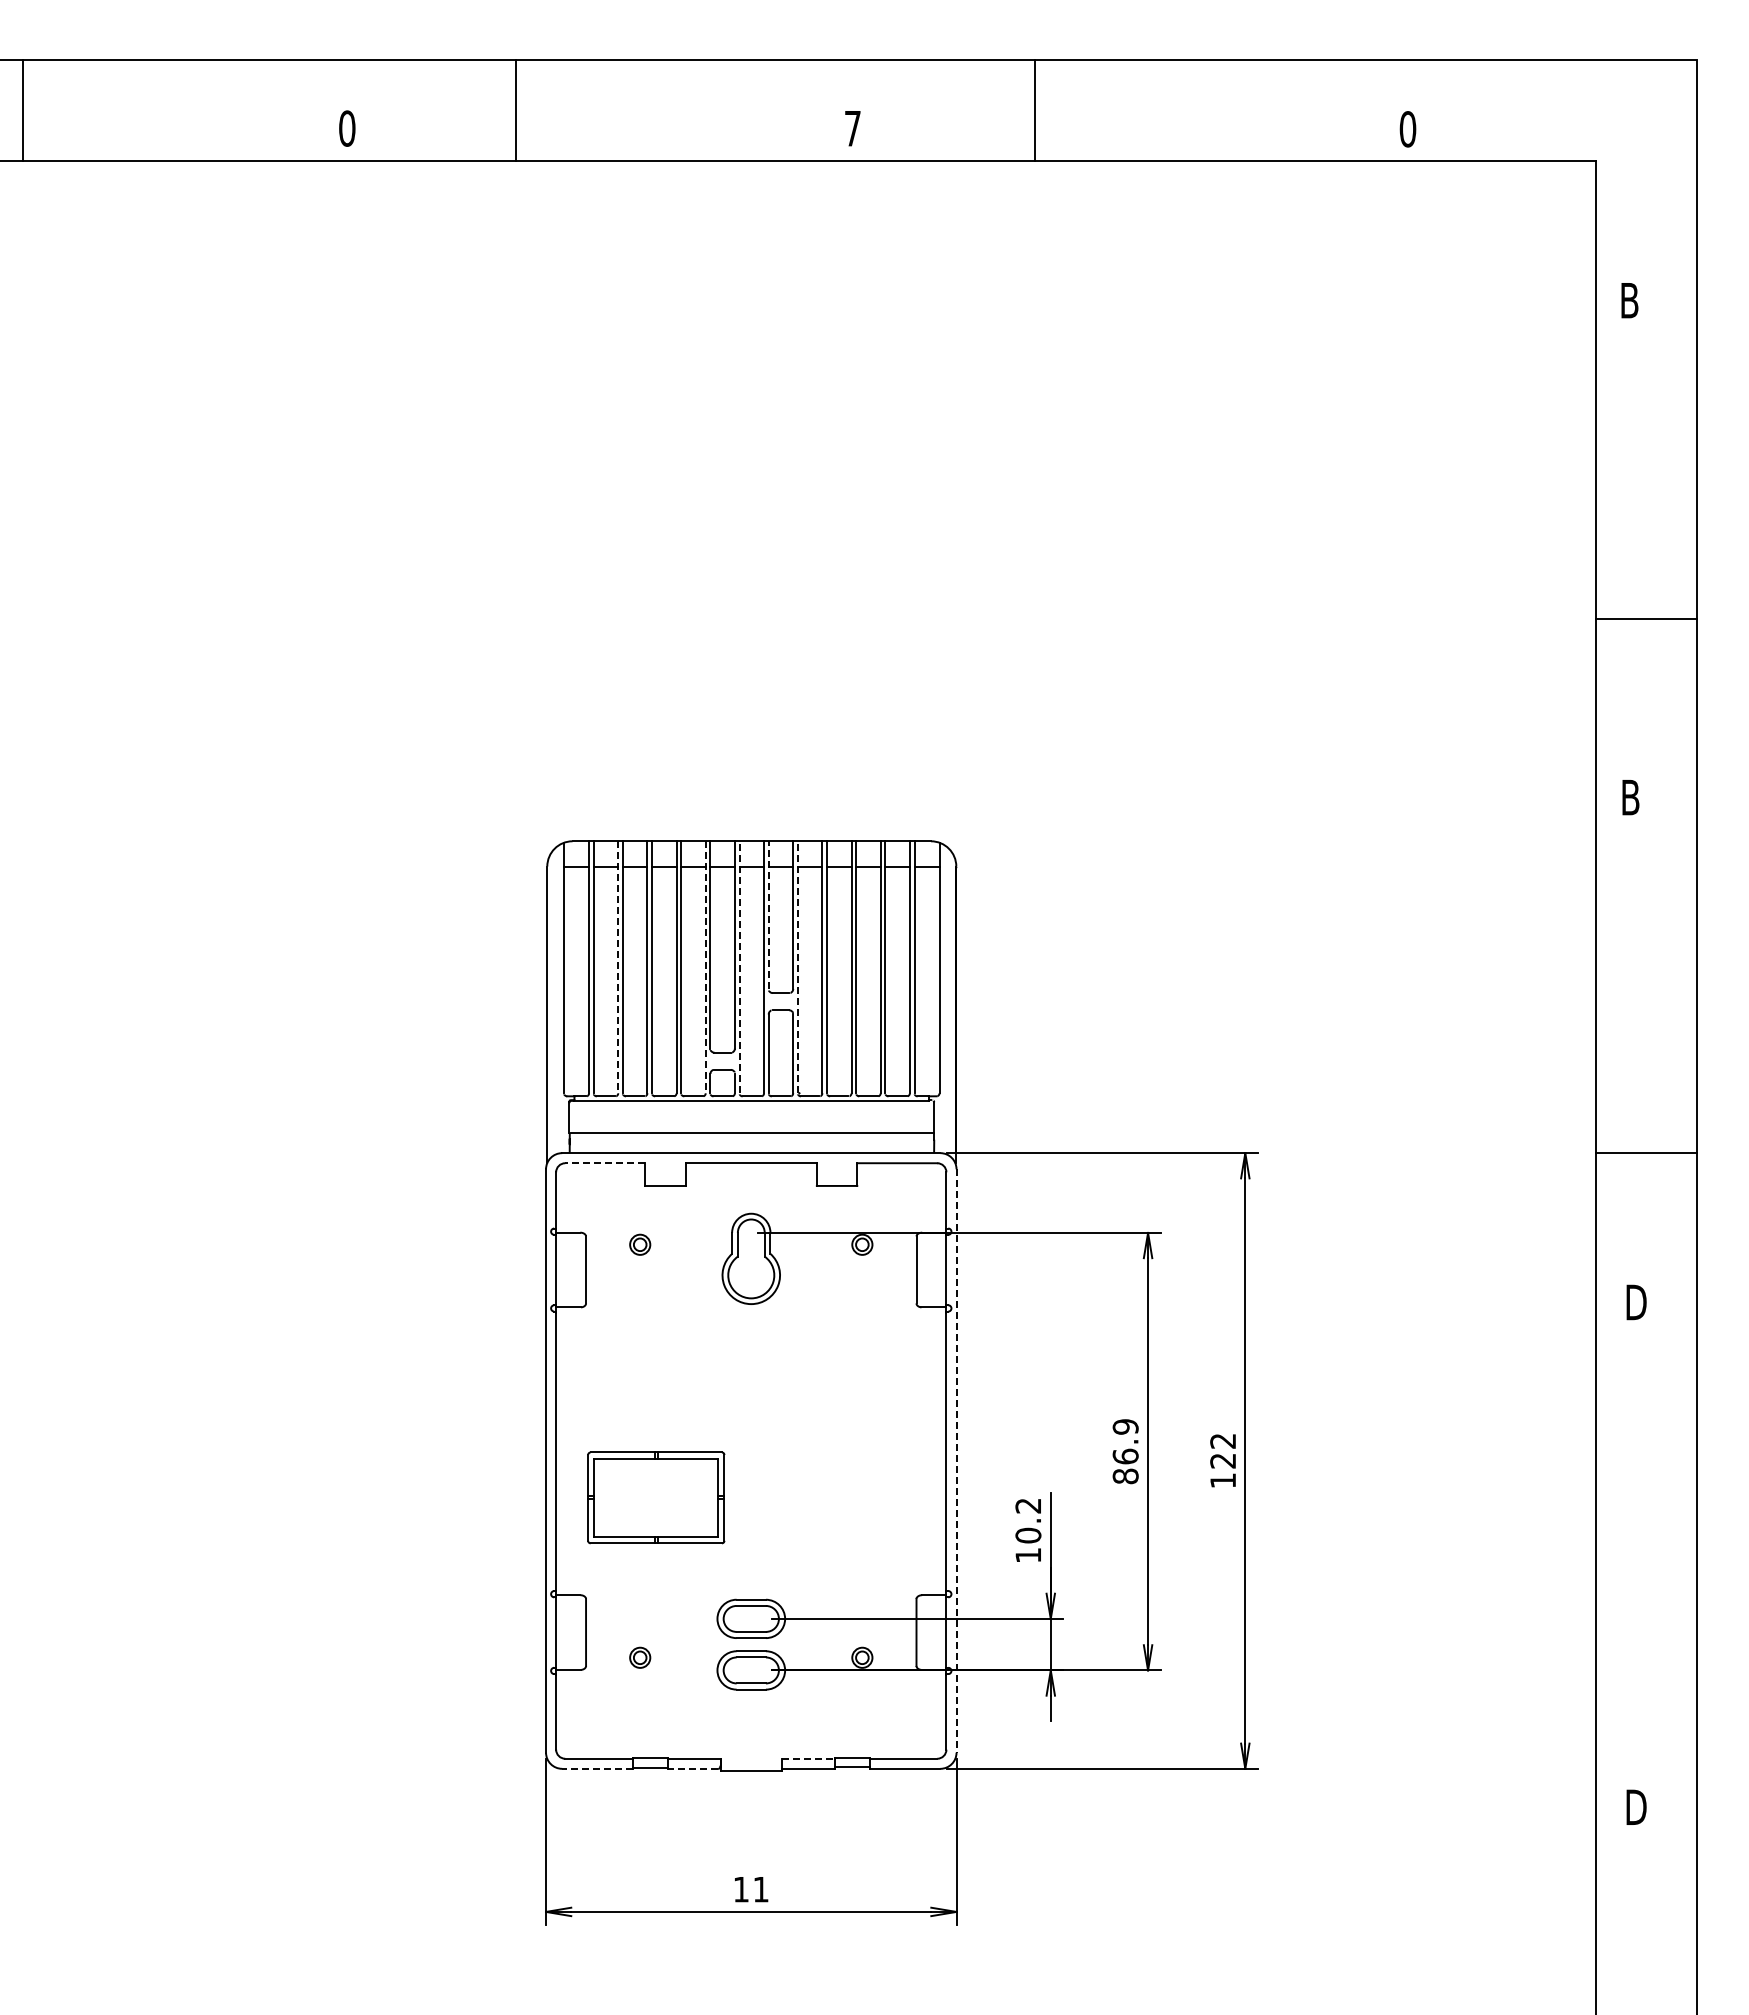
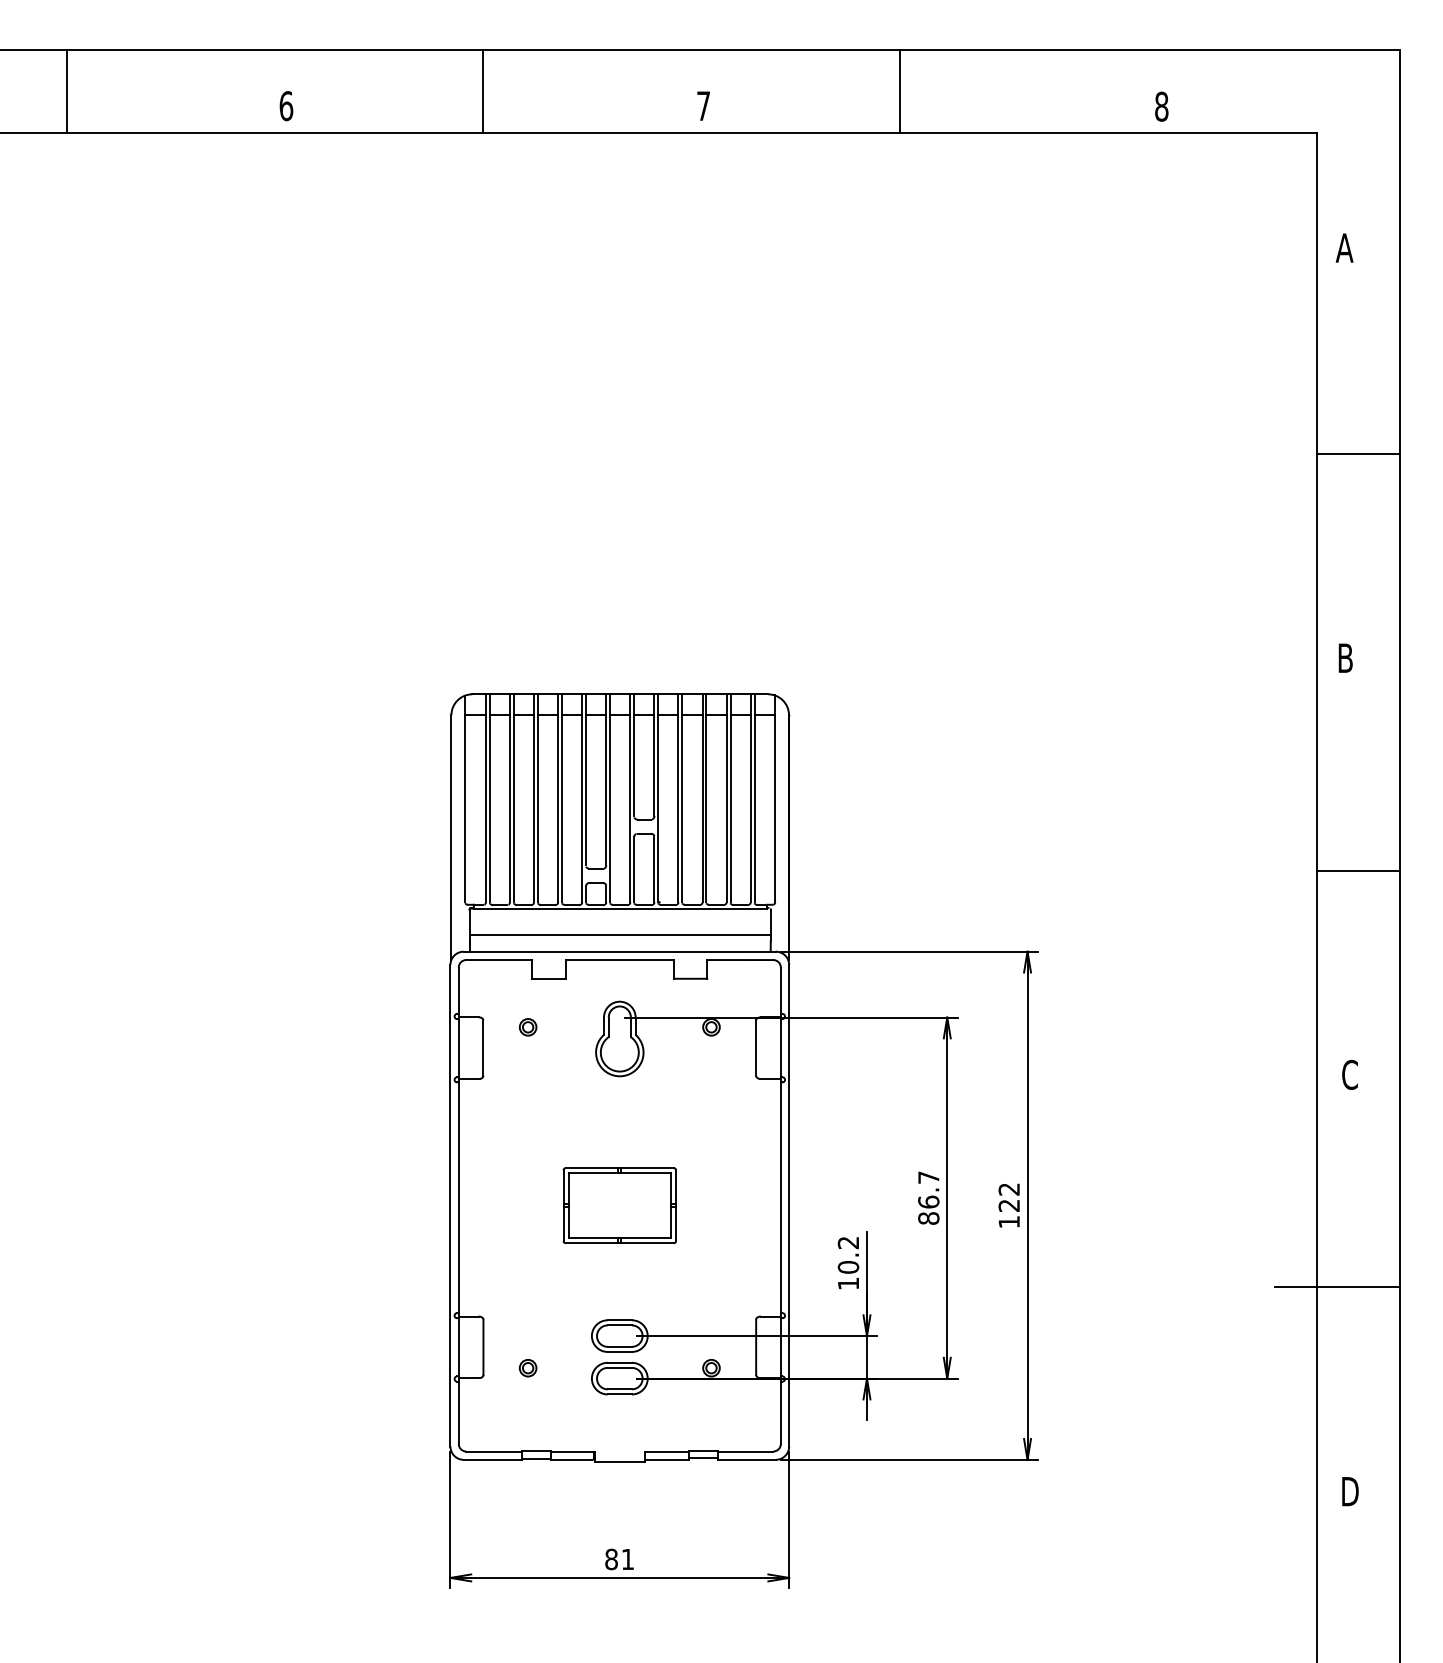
line: (23, 110) -> (67, 91), moved
line: (515, 110) -> (482, 91), moved
line: (1034, 110) -> (899, 91), moved
text: (347, 128) -> (286, 106), 0 -> 6
text: (1407, 129) -> (1161, 106), 0 -> 8
text: (1629, 300) -> (1344, 248), B -> A
line: (1645, 619) -> (1357, 454), moved
line: (768, 915) -> (634, 755), dashed -> solid
line: (739, 966) -> (610, 797), dashed -> solid
line: (797, 966) -> (657, 797), dashed -> solid
line: (618, 967) -> (510, 798), dashed -> solid
line: (705, 967) -> (582, 798), dashed -> solid
line: (1645, 1153) -> (1357, 871), moved
line: (604, 1163) -> (498, 960), dashed -> solid
text: (1636, 1302) -> (1350, 1074), D -> C
text: (1125, 1426) -> (928, 1177), 86.9 -> 86.7
line: (956, 1460) -> (789, 1205), dashed -> solid
part: (656, 1497) -> (619, 1205), moved
line: (1620, 1560) -> (1337, 1287), added
line: (808, 1758) -> (667, 1451), dashed -> solid
line: (596, 1768) -> (492, 1459), dashed -> solid
line: (692, 1768) -> (571, 1459), dashed -> solid
text: (741, 1889) -> (611, 1559), 11 -> 81

